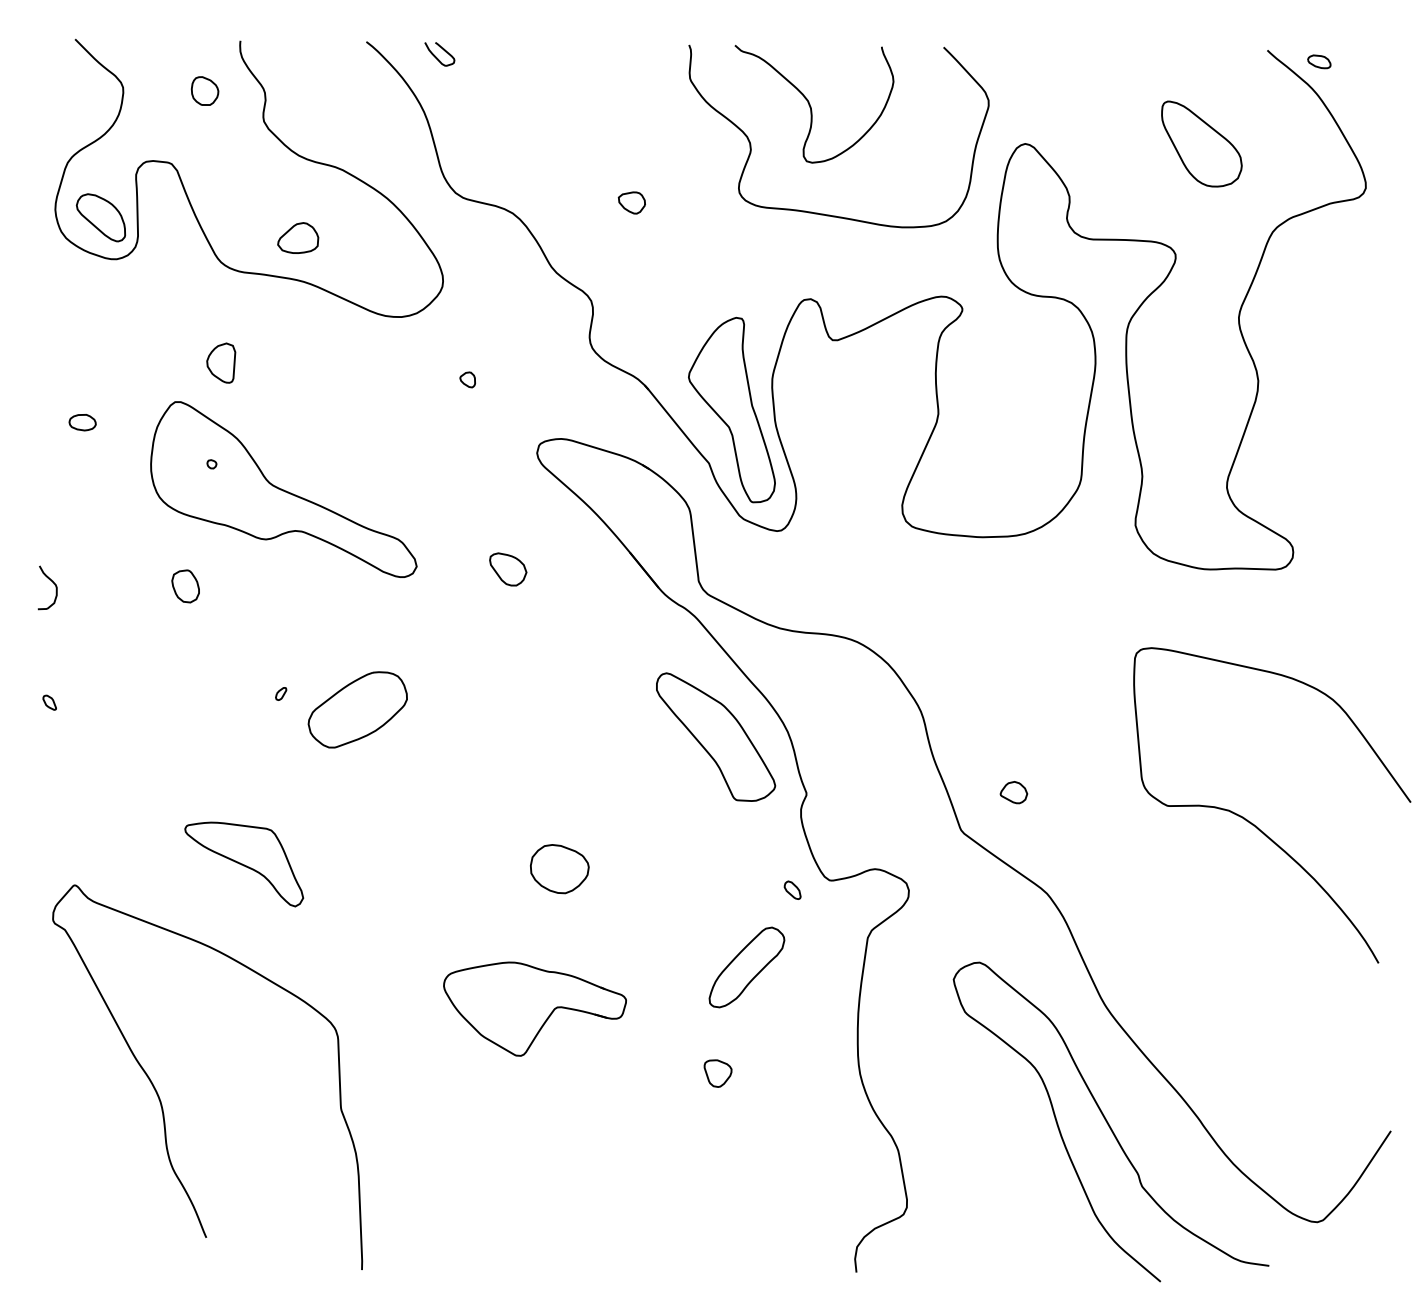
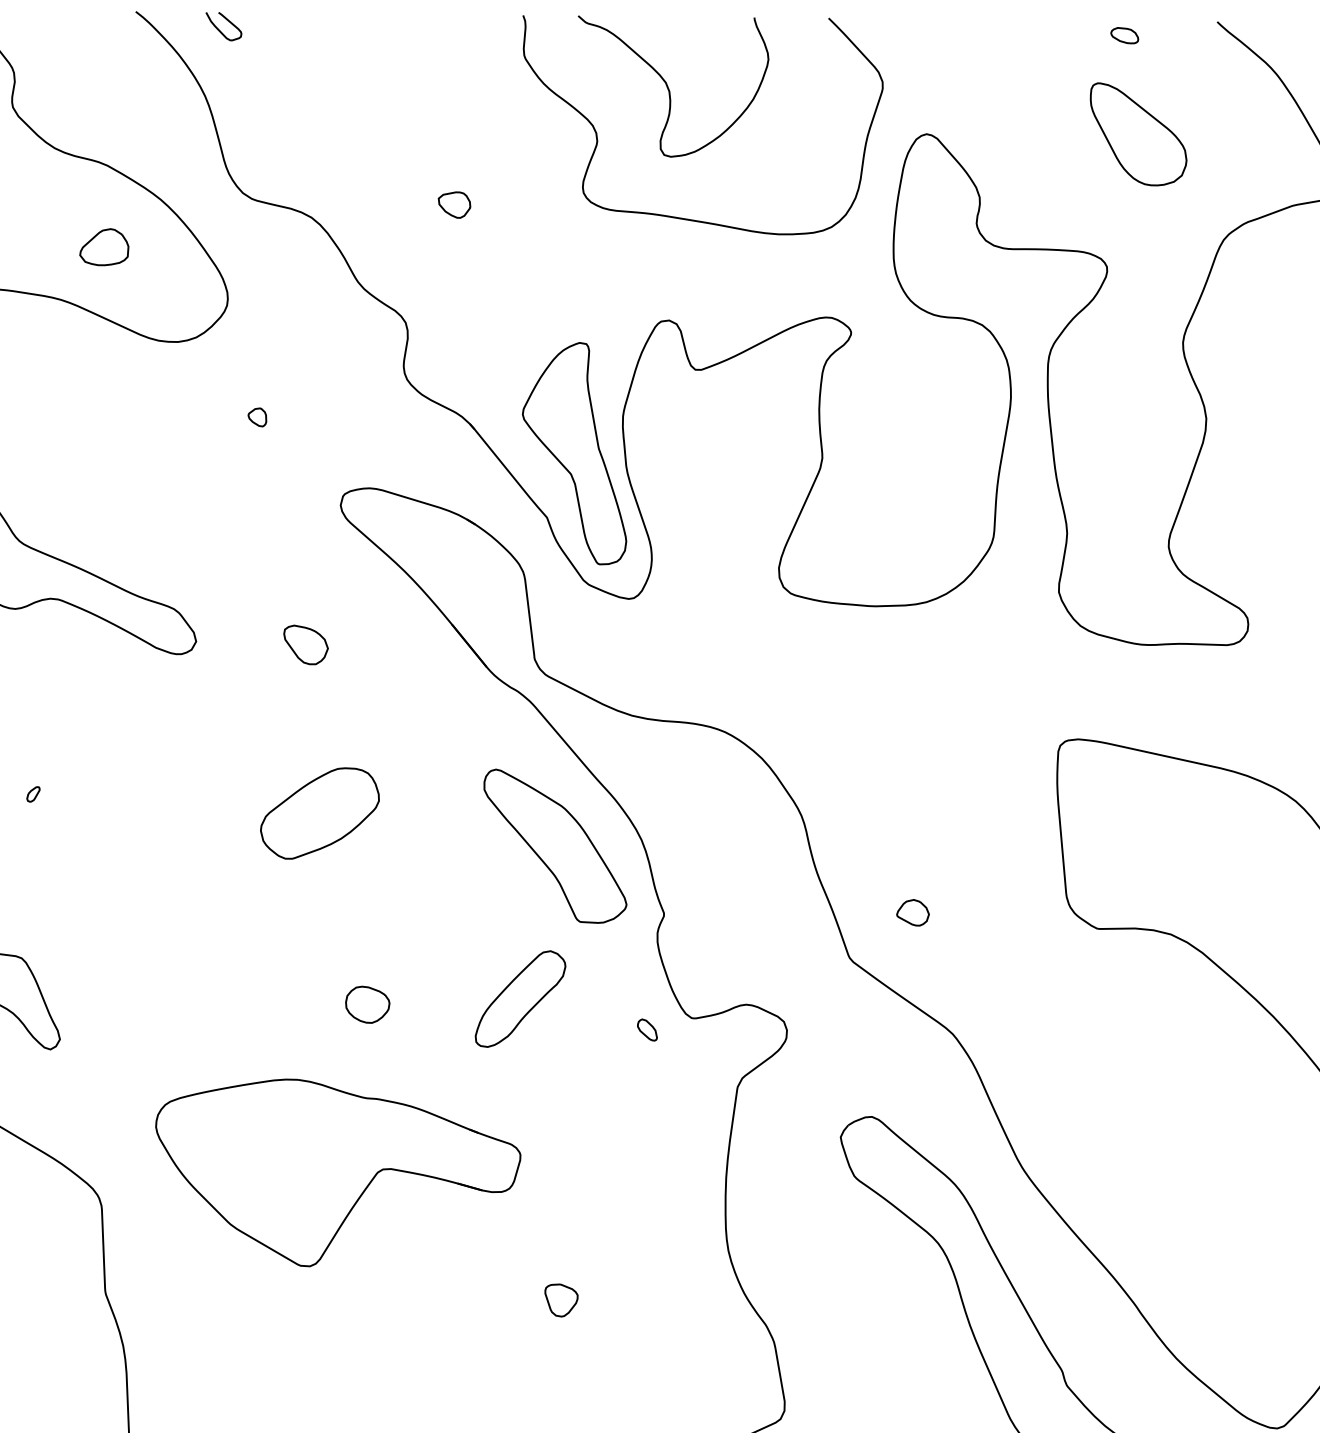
part: (1319, 61) -> (1124, 35), moved
part: (298, 237) -> (104, 246), moved
part: (357, 709) -> (319, 813), moved
part: (559, 869) -> (367, 1005), size x0.62
part: (746, 967) -> (519, 999), moved
part: (534, 1008) -> (337, 1171), size x1.67
part: (717, 1073) -> (560, 1300), moved

